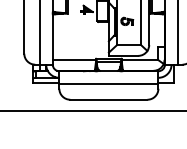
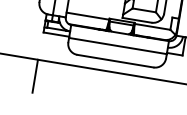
line: (32, 127) -> (35, 76), added

